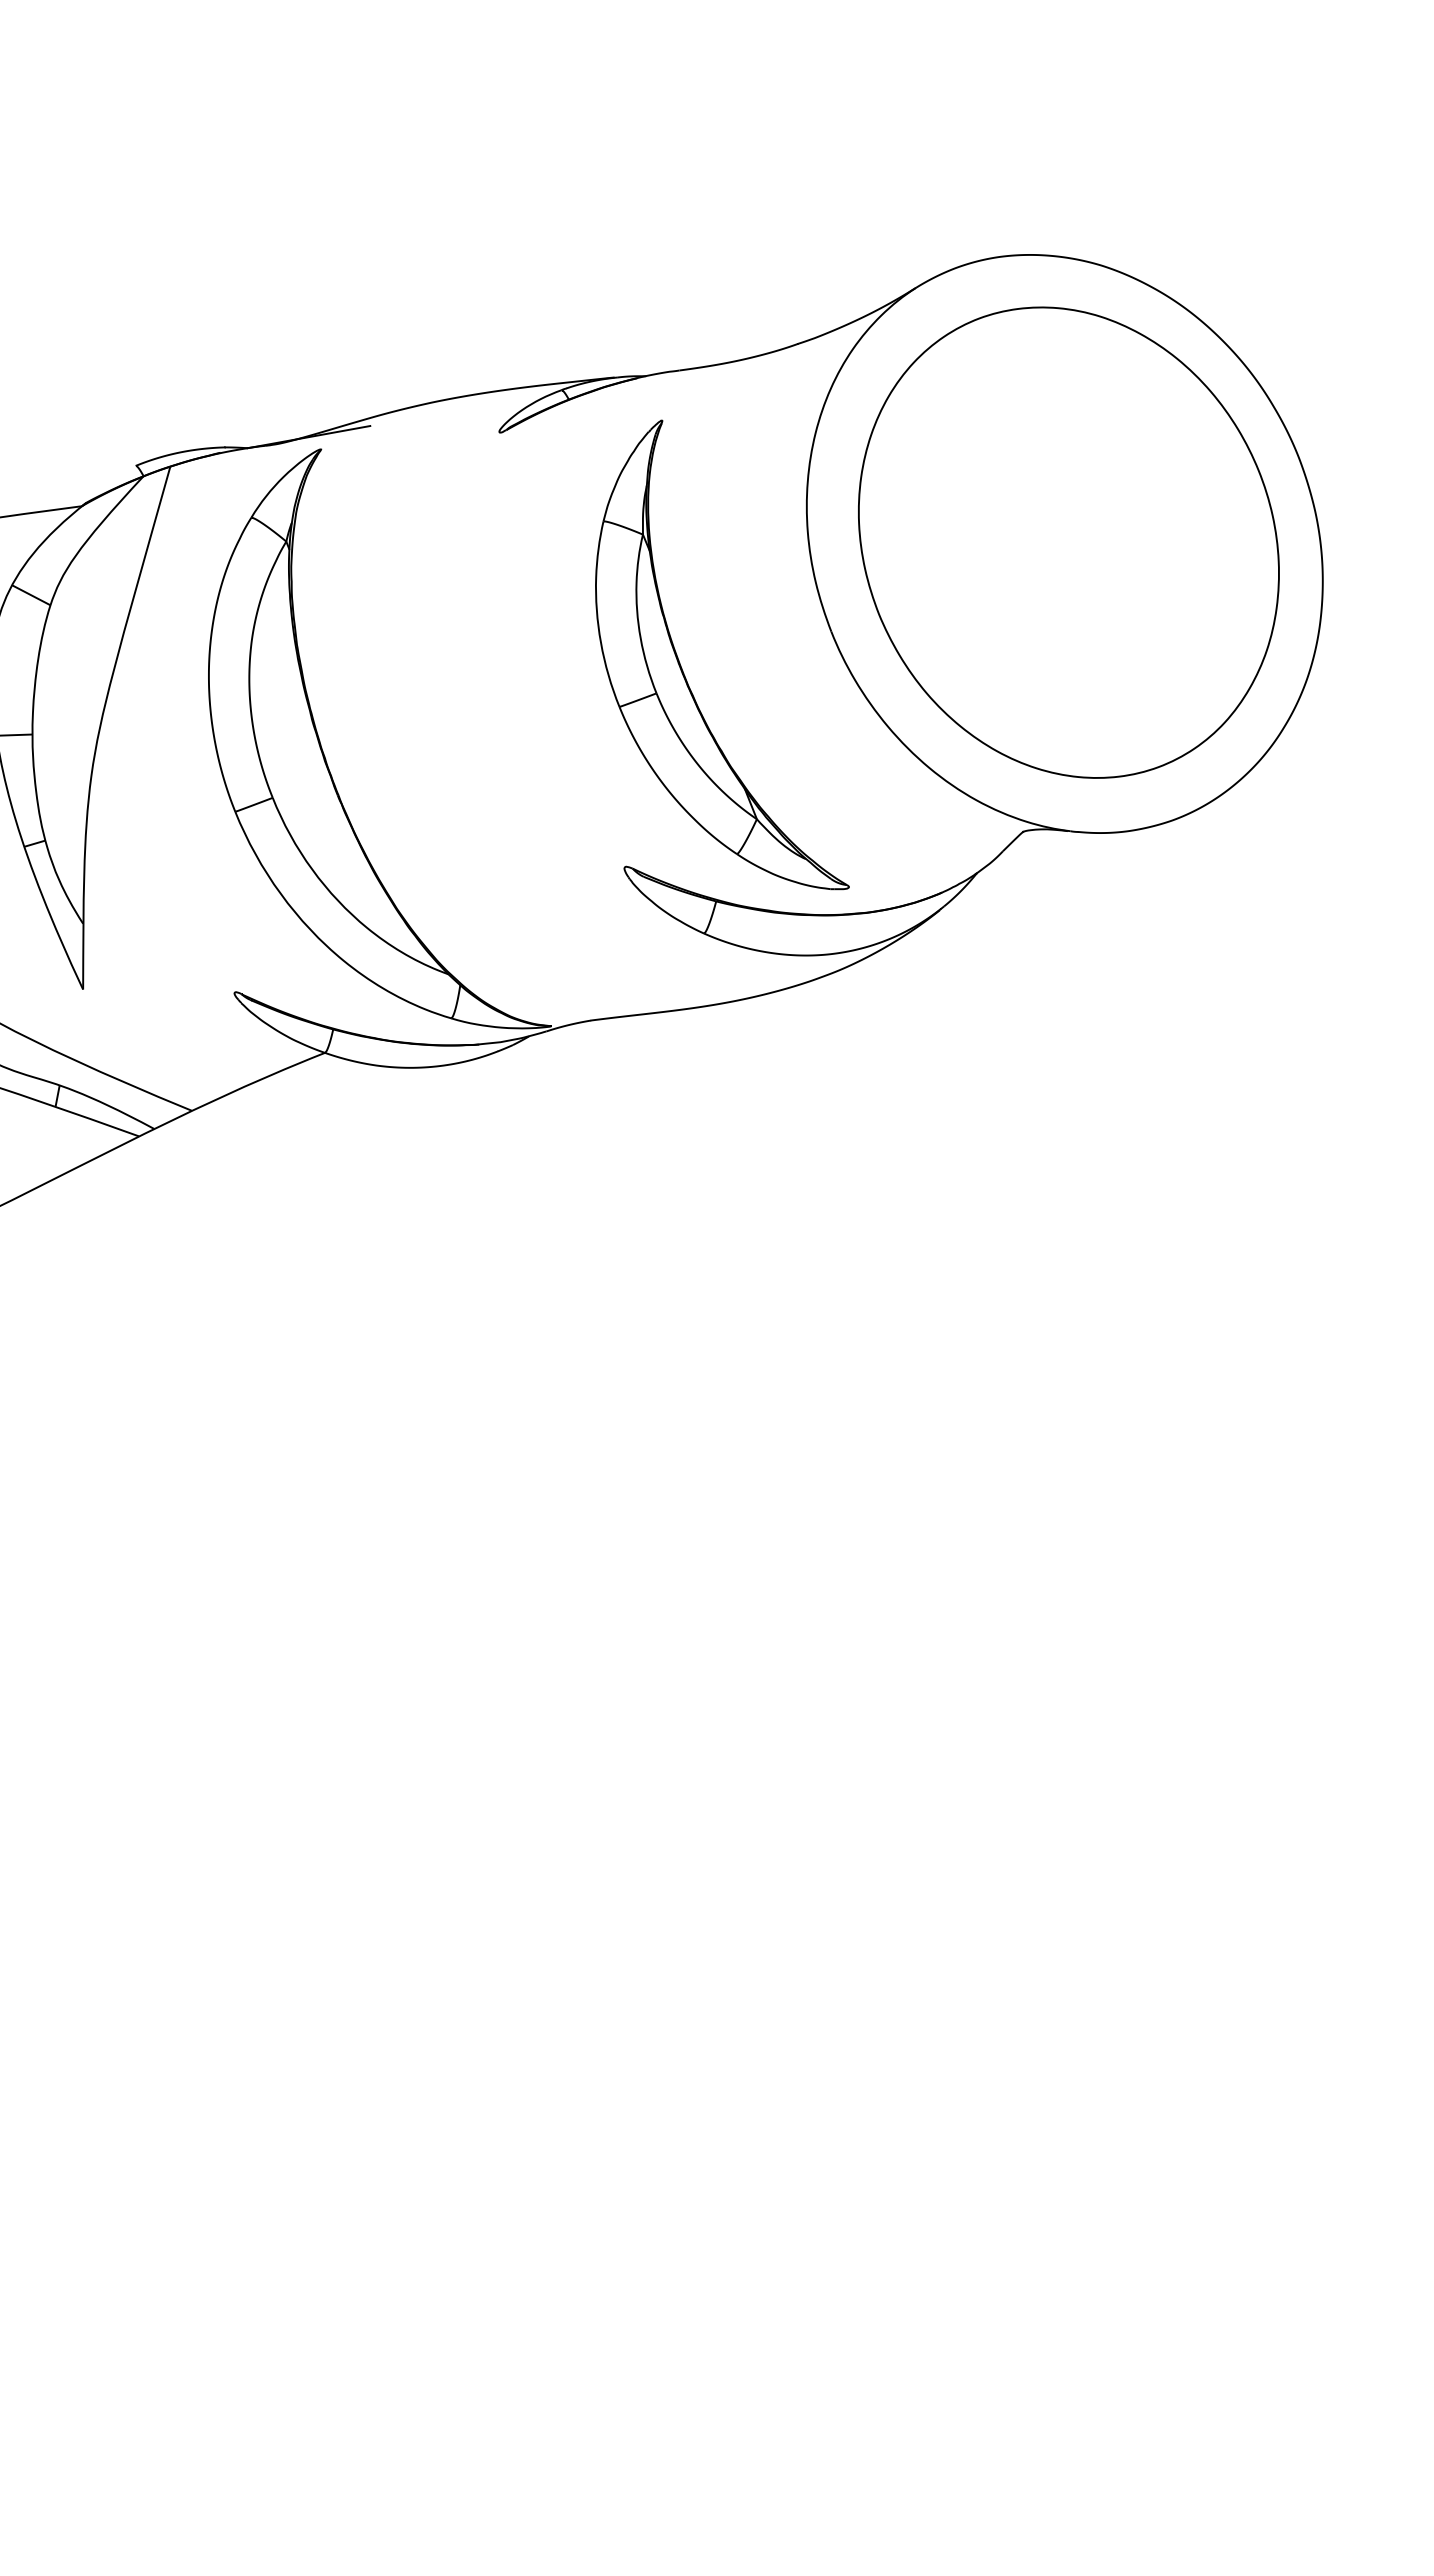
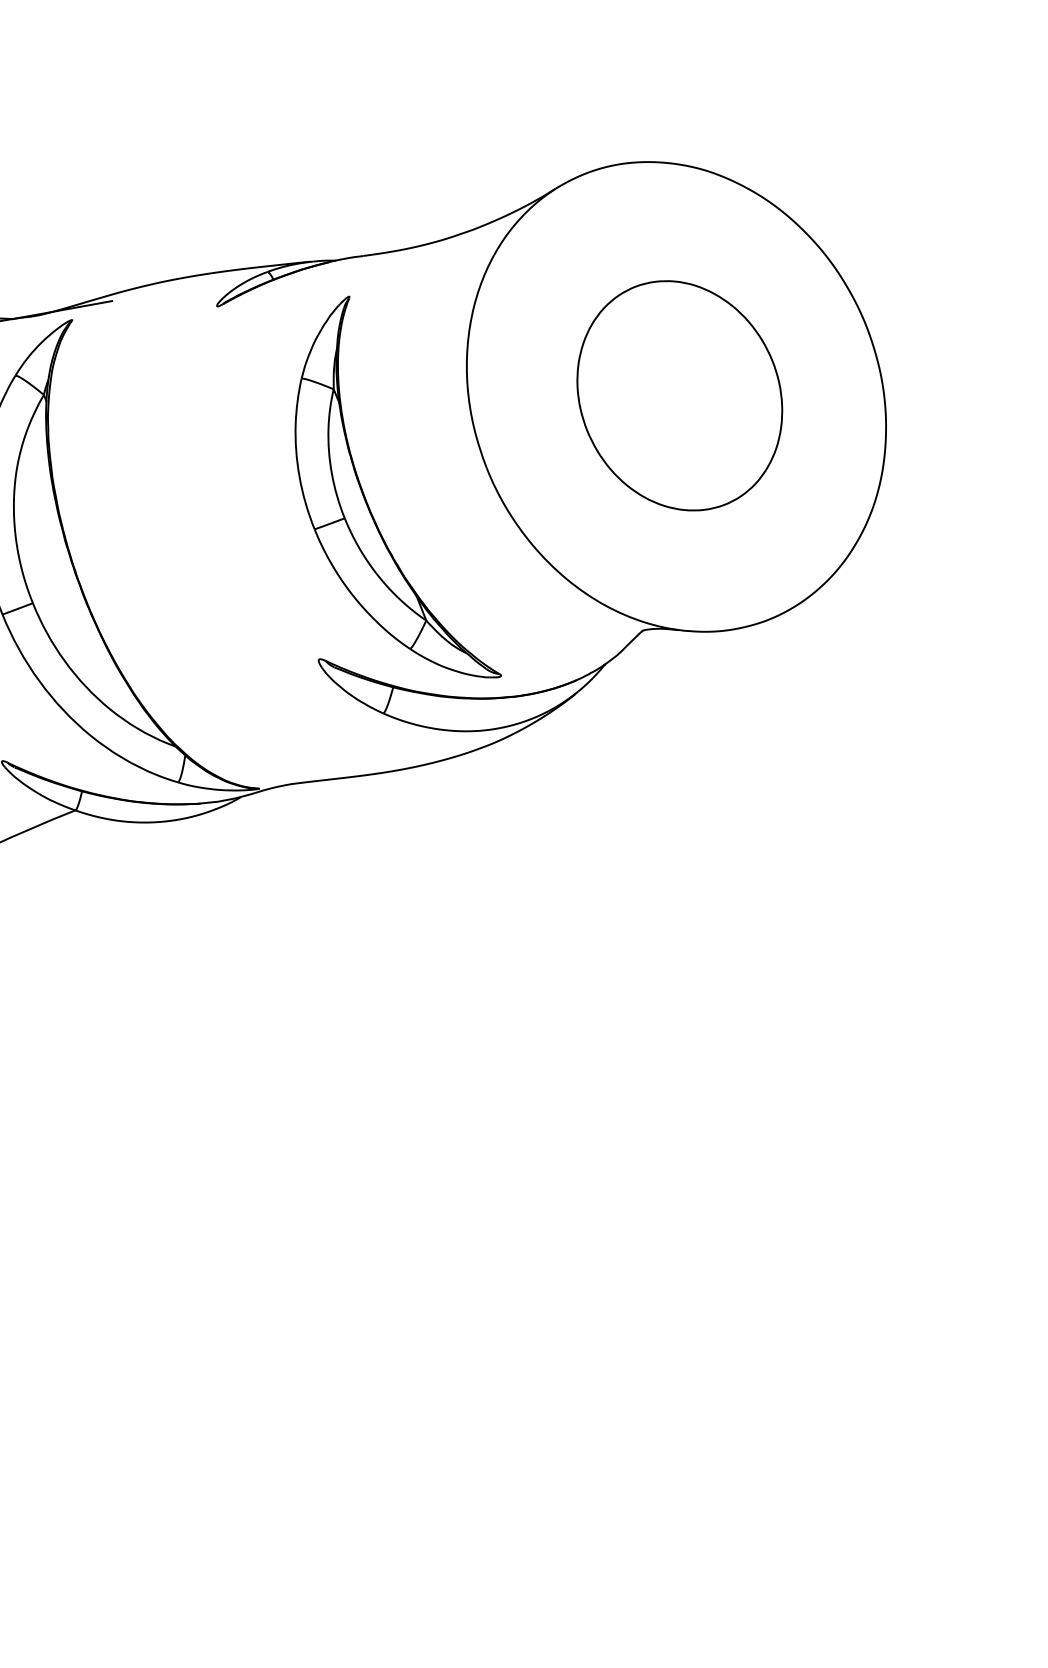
part: (1068, 542) -> (679, 395), size x0.6

